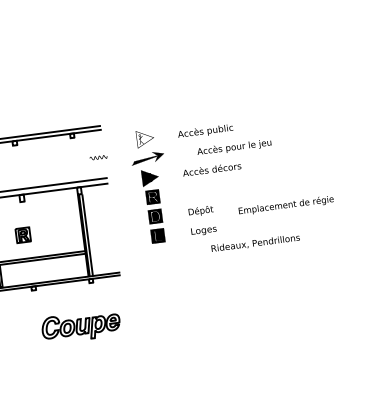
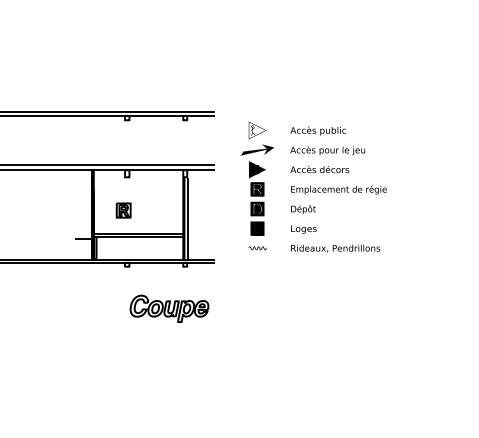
text: (234, 147) -> (327, 150), moved
curve: (98, 157) -> (257, 248), moved
text: (285, 205) -> (338, 189), moved
text: (255, 243) -> (335, 248), moved

